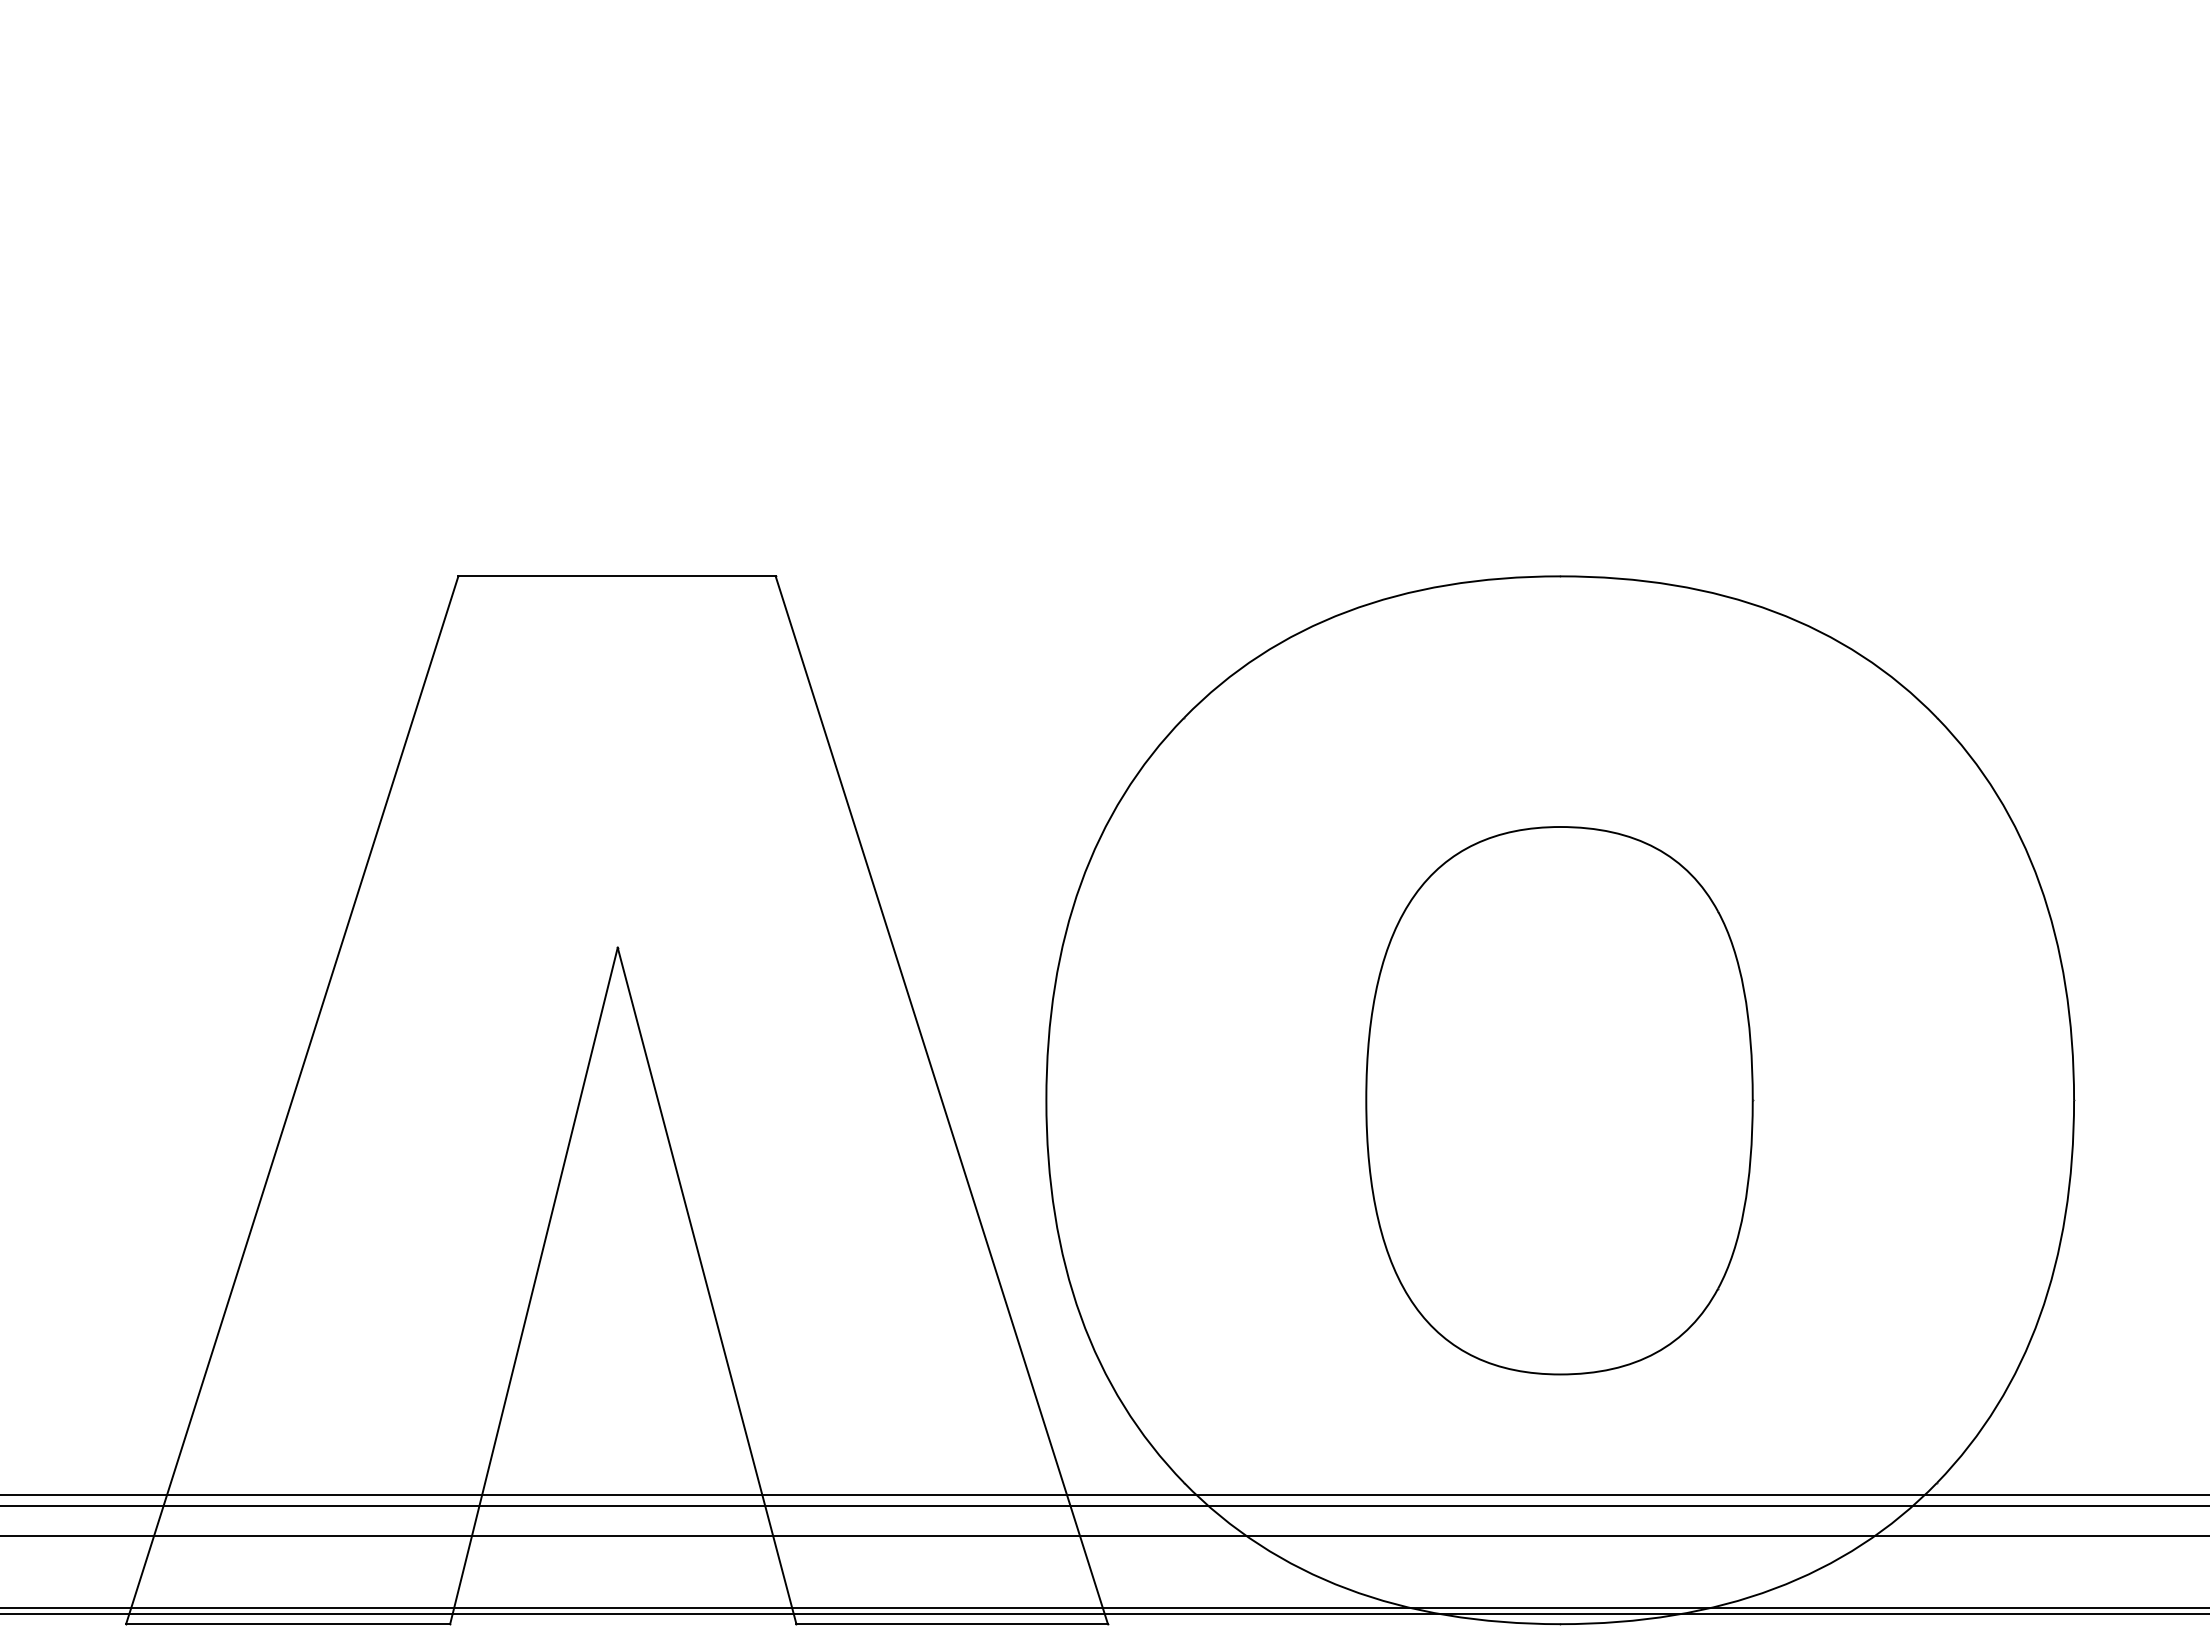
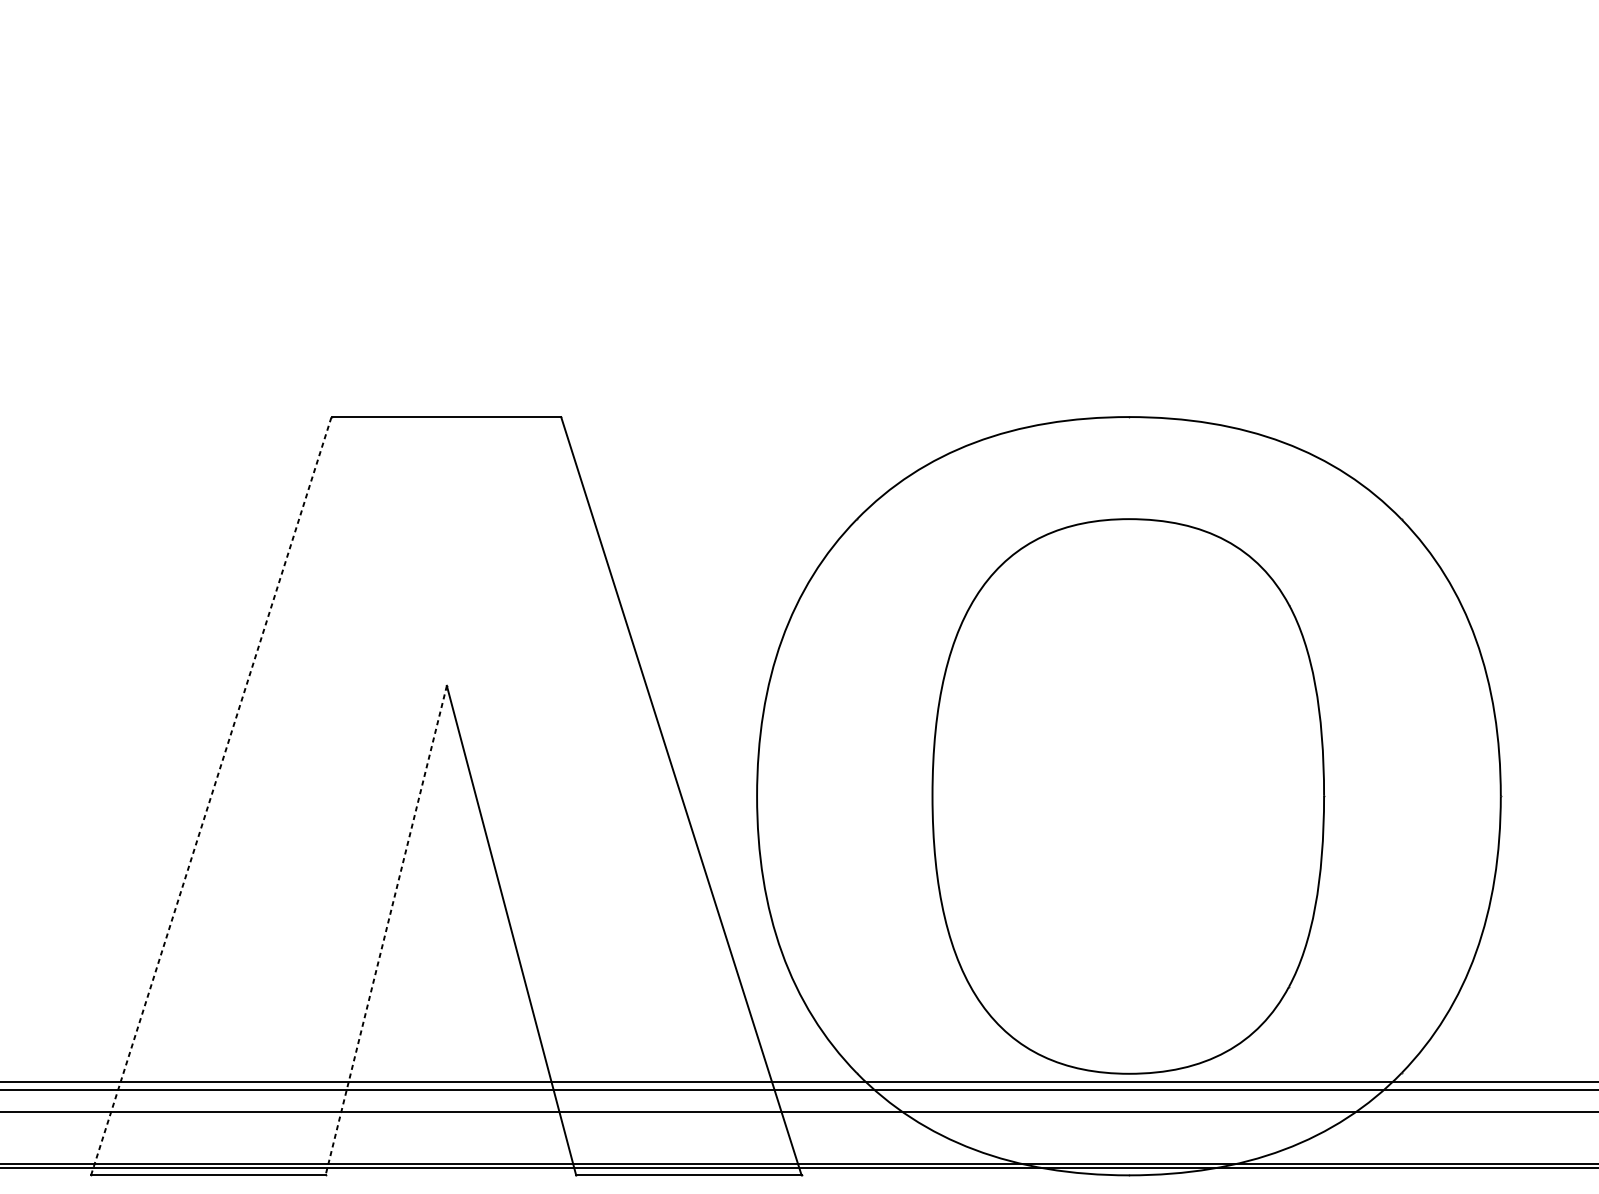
line: (292, 1100) -> (211, 796), solid -> dashed
part: (1559, 1100) -> (1128, 796), size x1.4
line: (533, 1286) -> (385, 930), solid -> dashed

